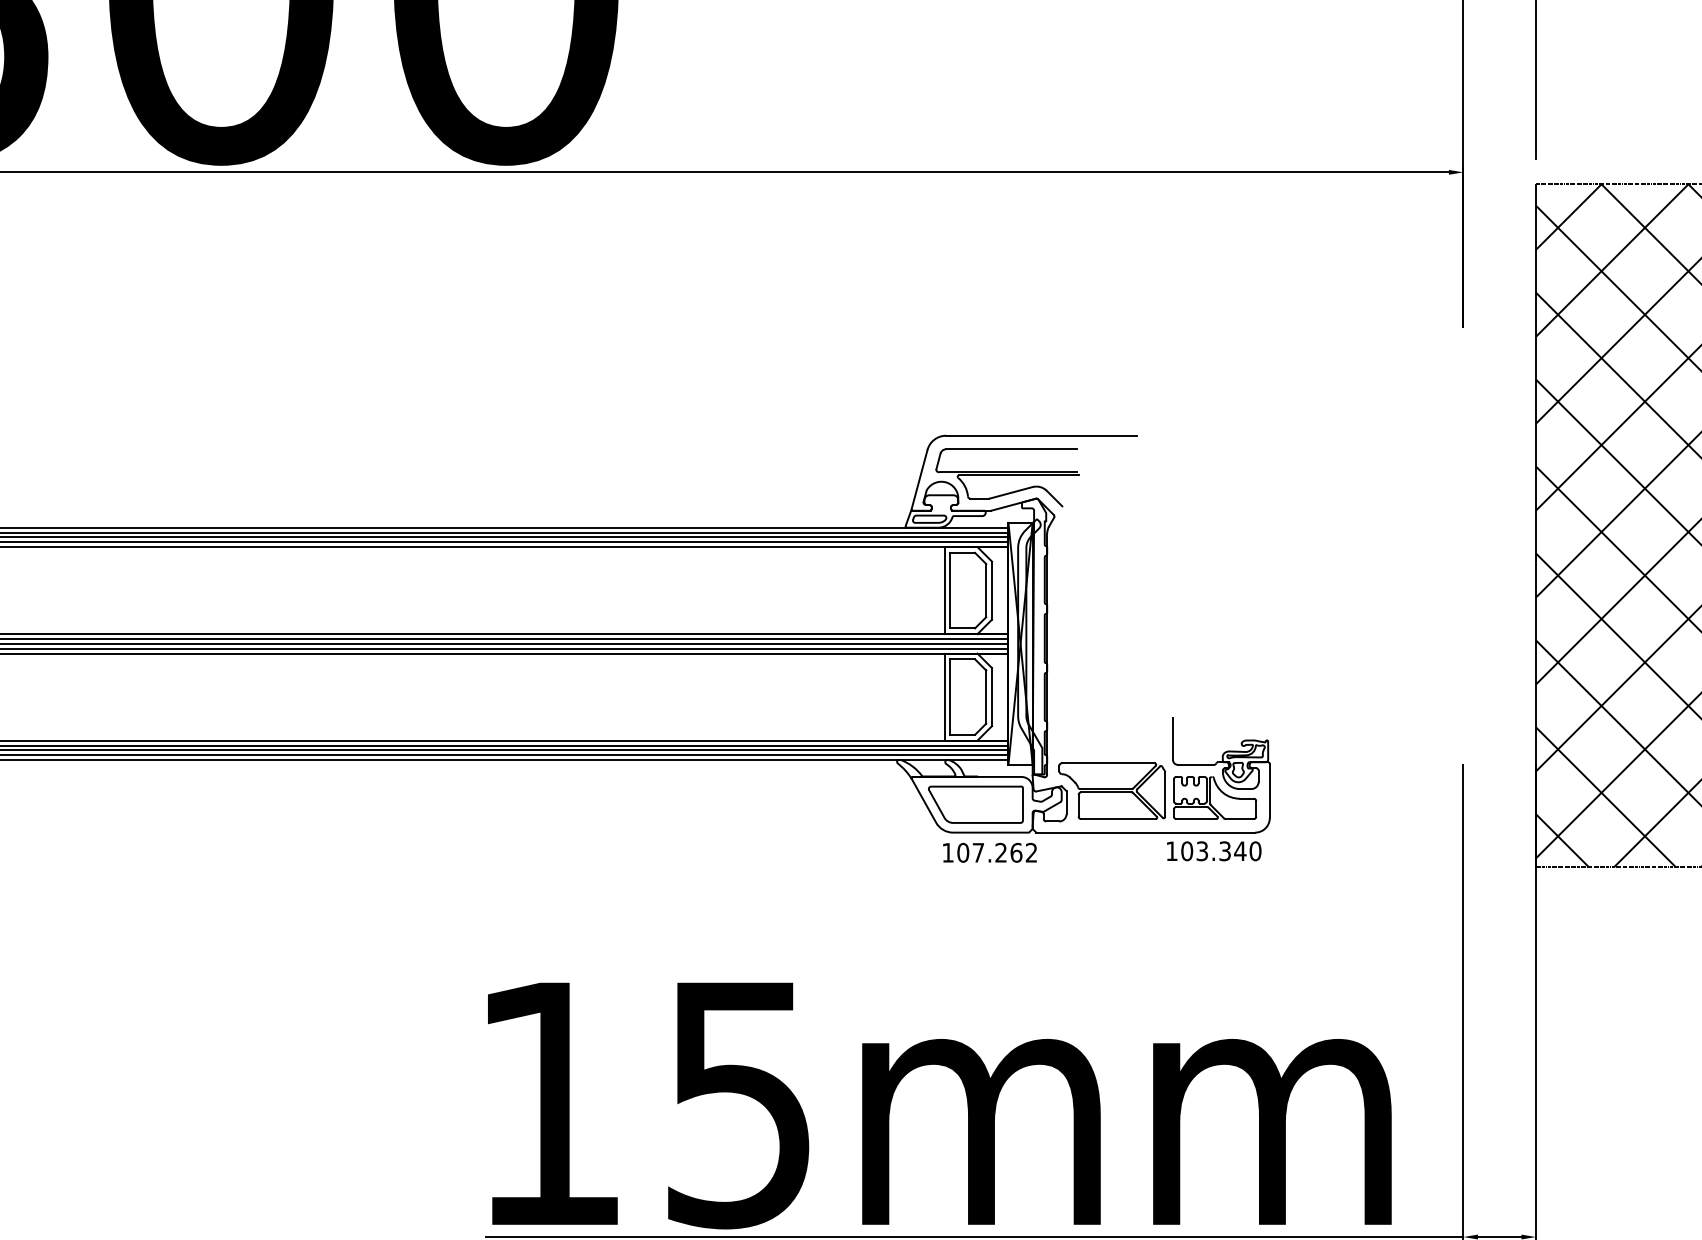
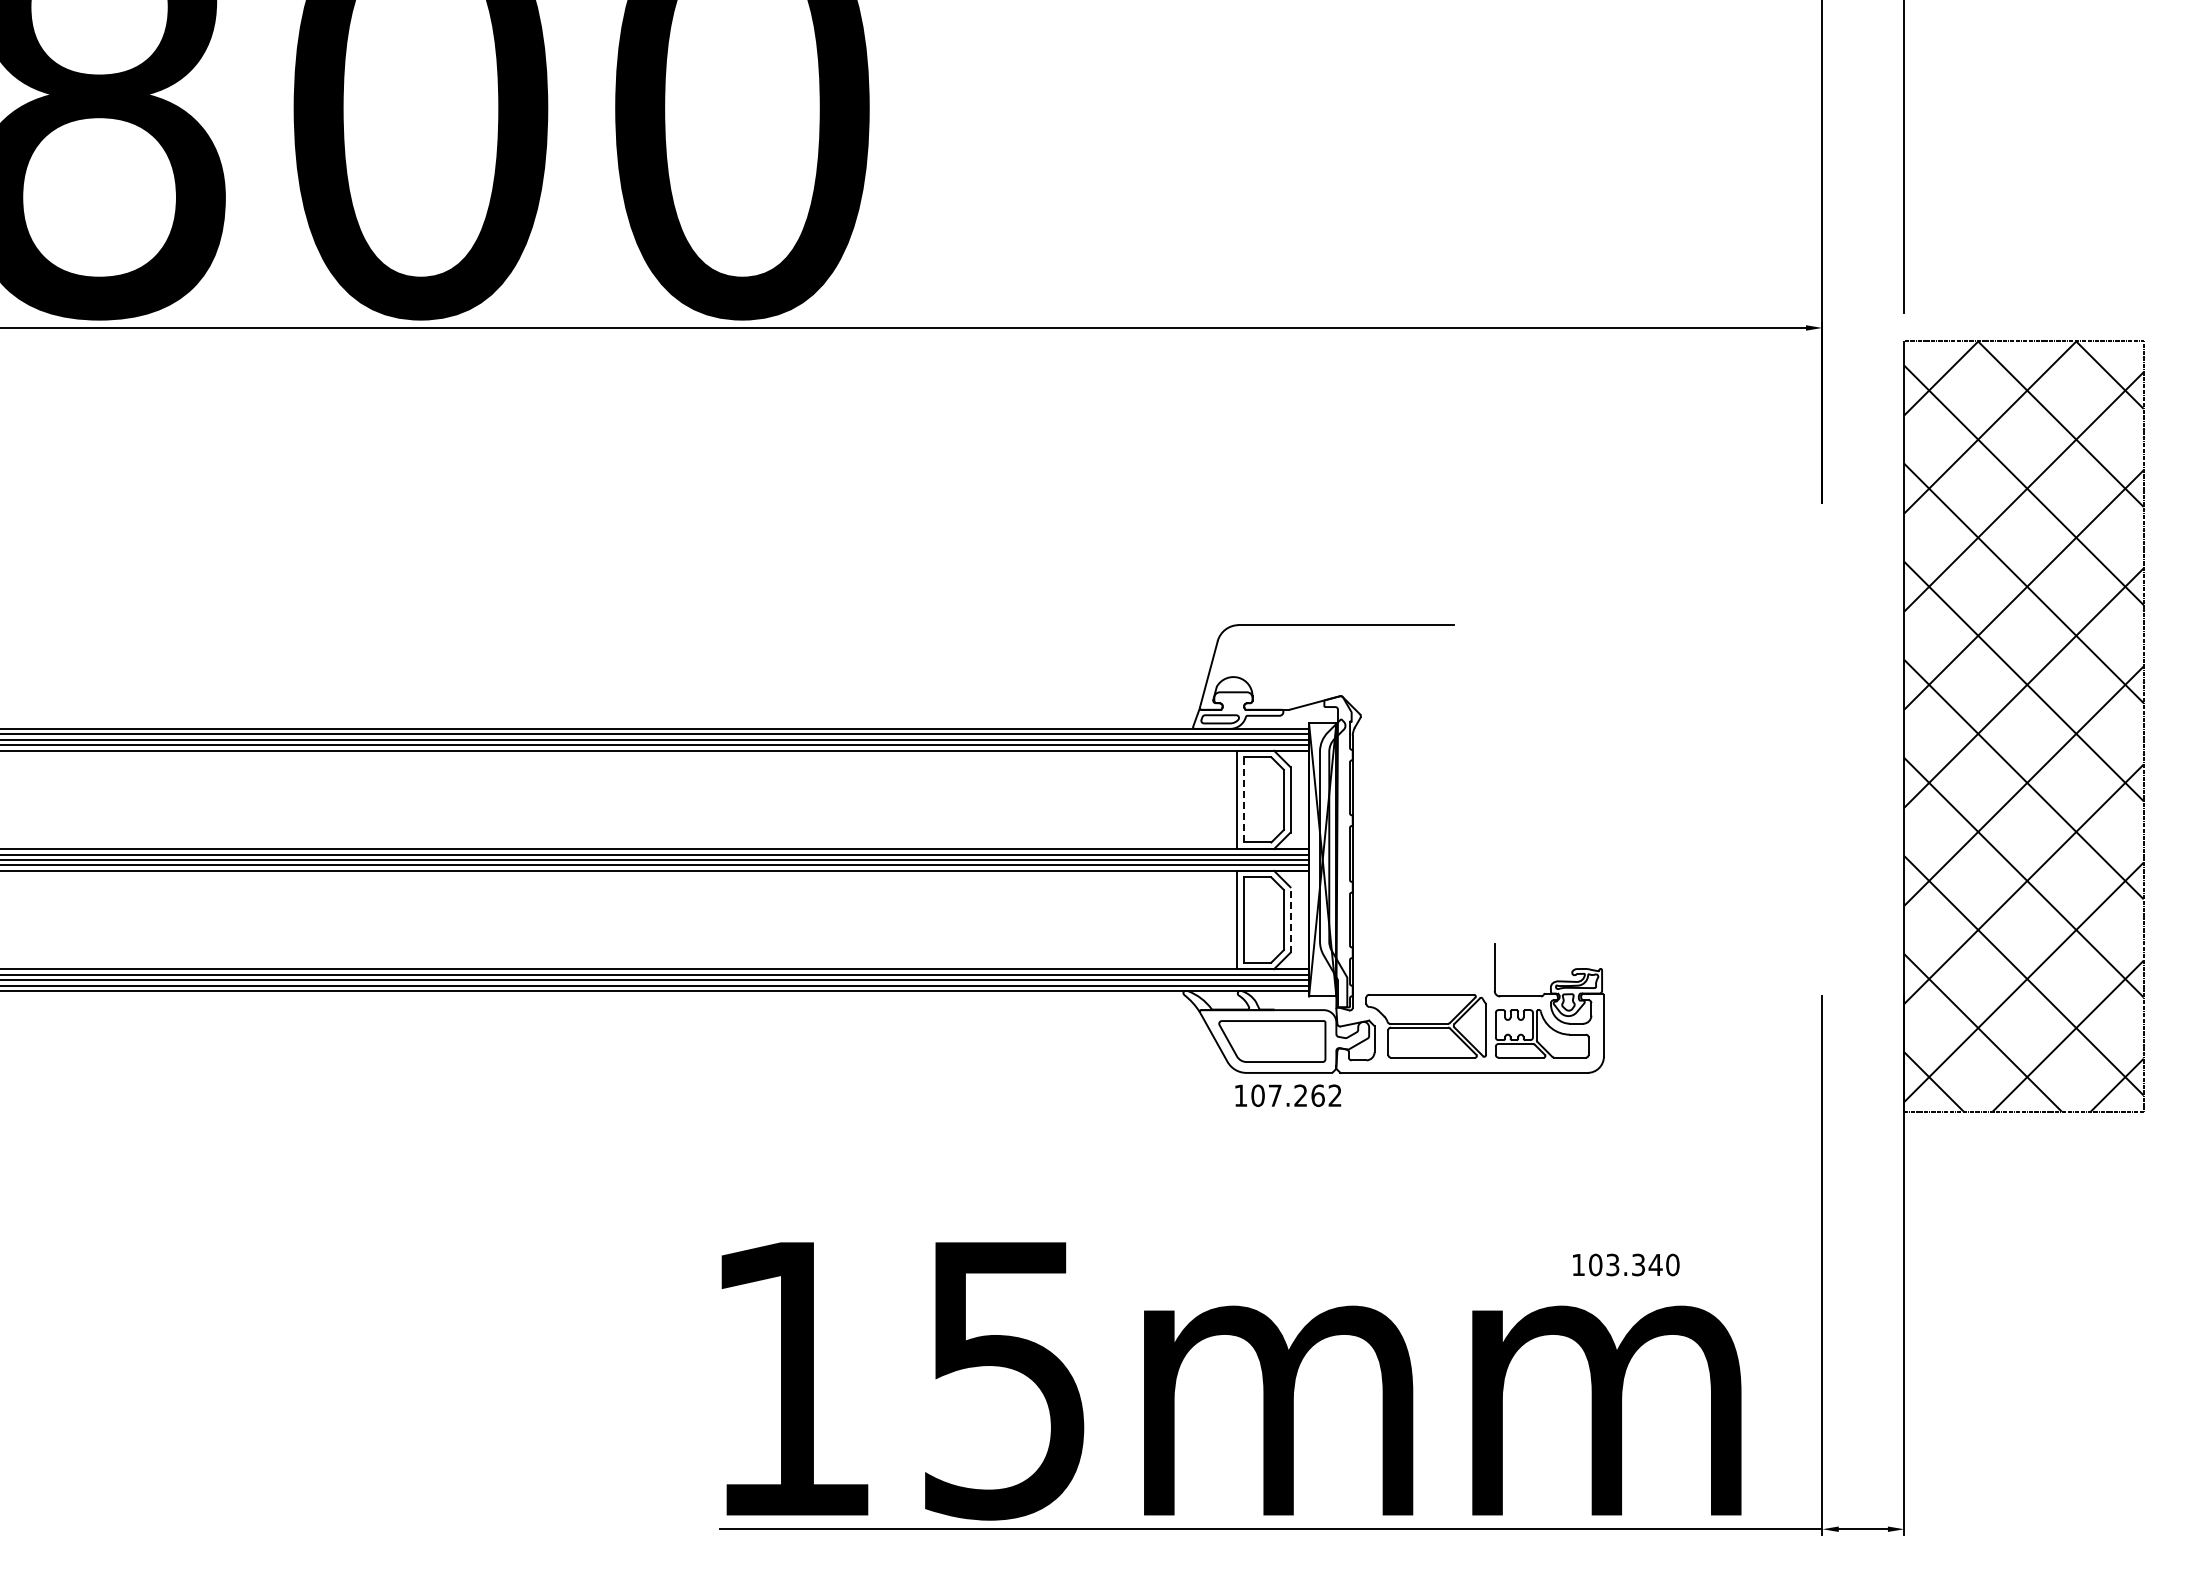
part: (1007, 477) -> (1307, 672), removed
line: (950, 590) -> (1243, 799), solid -> dashed
line: (992, 697) -> (1290, 920), solid -> dashed
text: (1214, 850) -> (1626, 1264), moved

